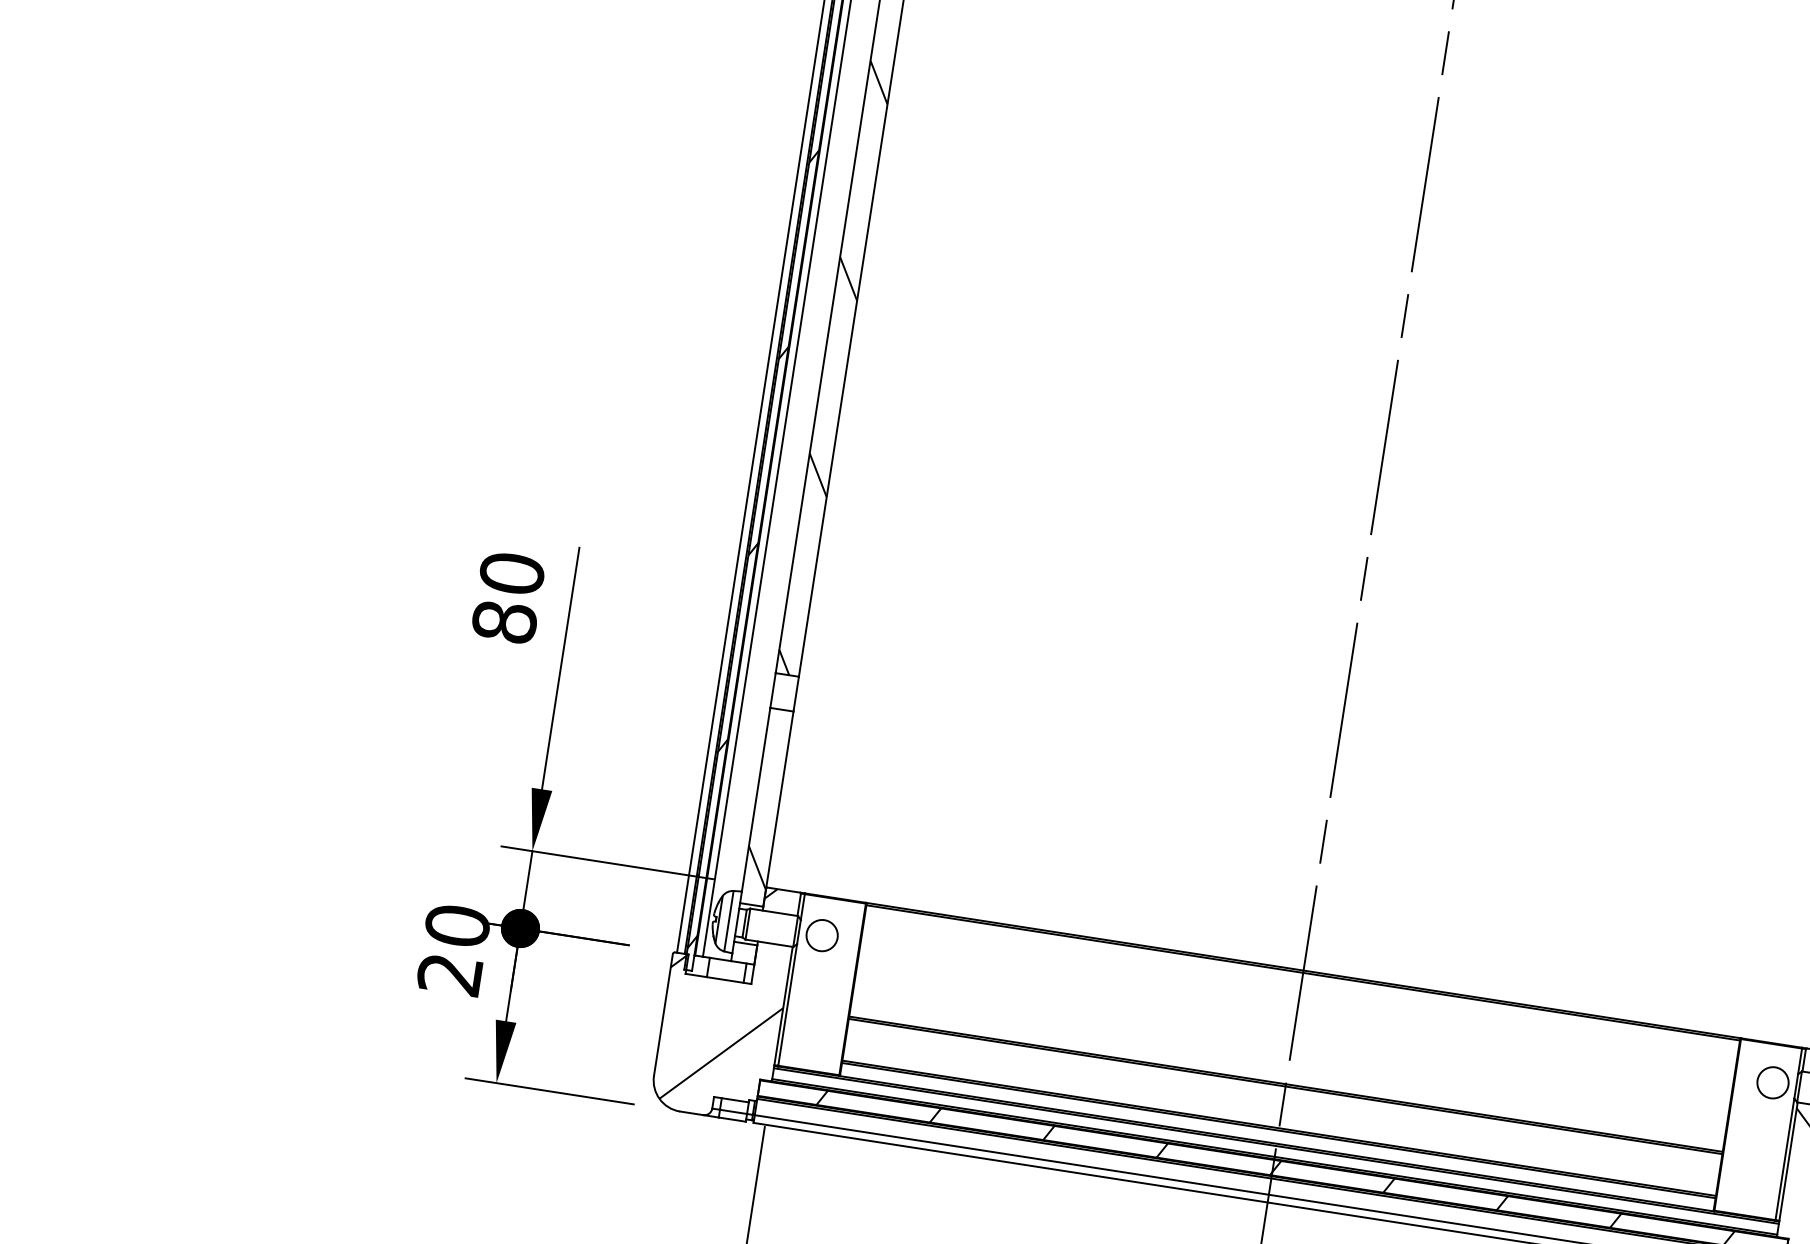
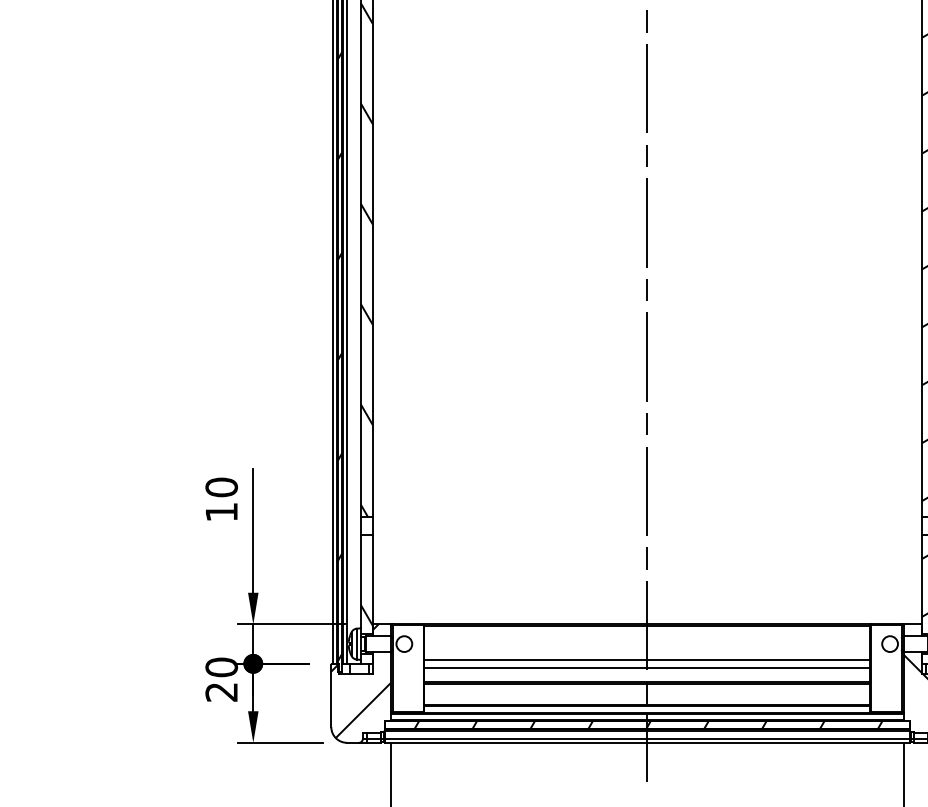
text: (504, 620) -> (221, 511), 80 -> 10
line: (1293, 1039) -> (647, 659), added
line: (1291, 1055) -> (647, 667), added

